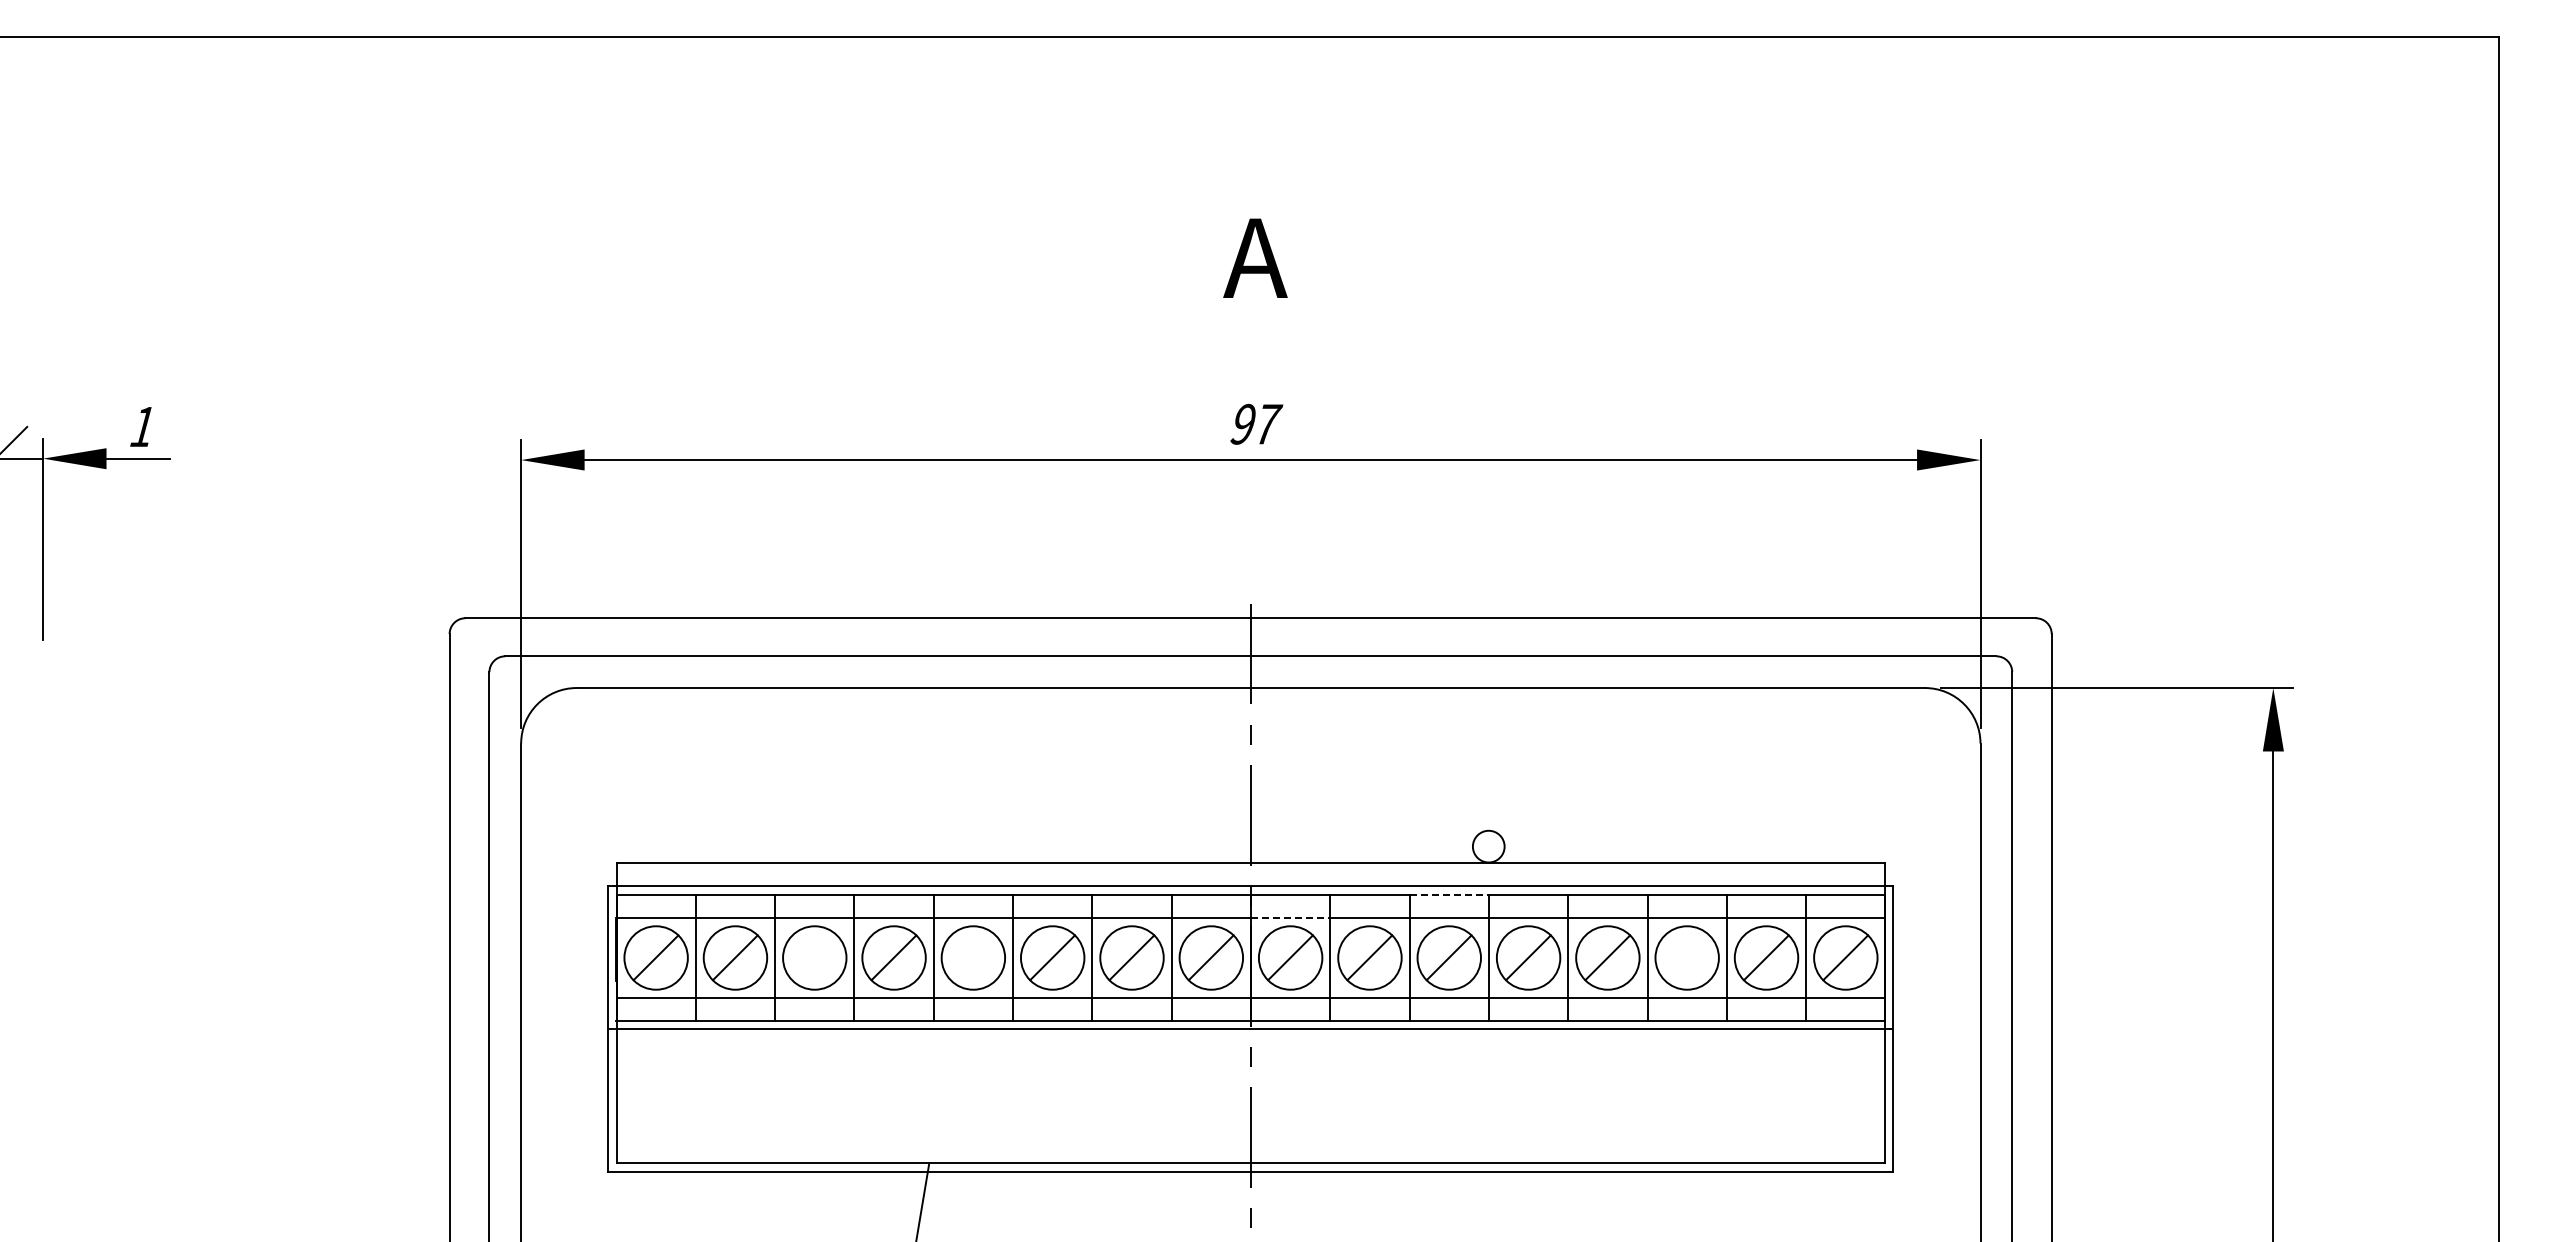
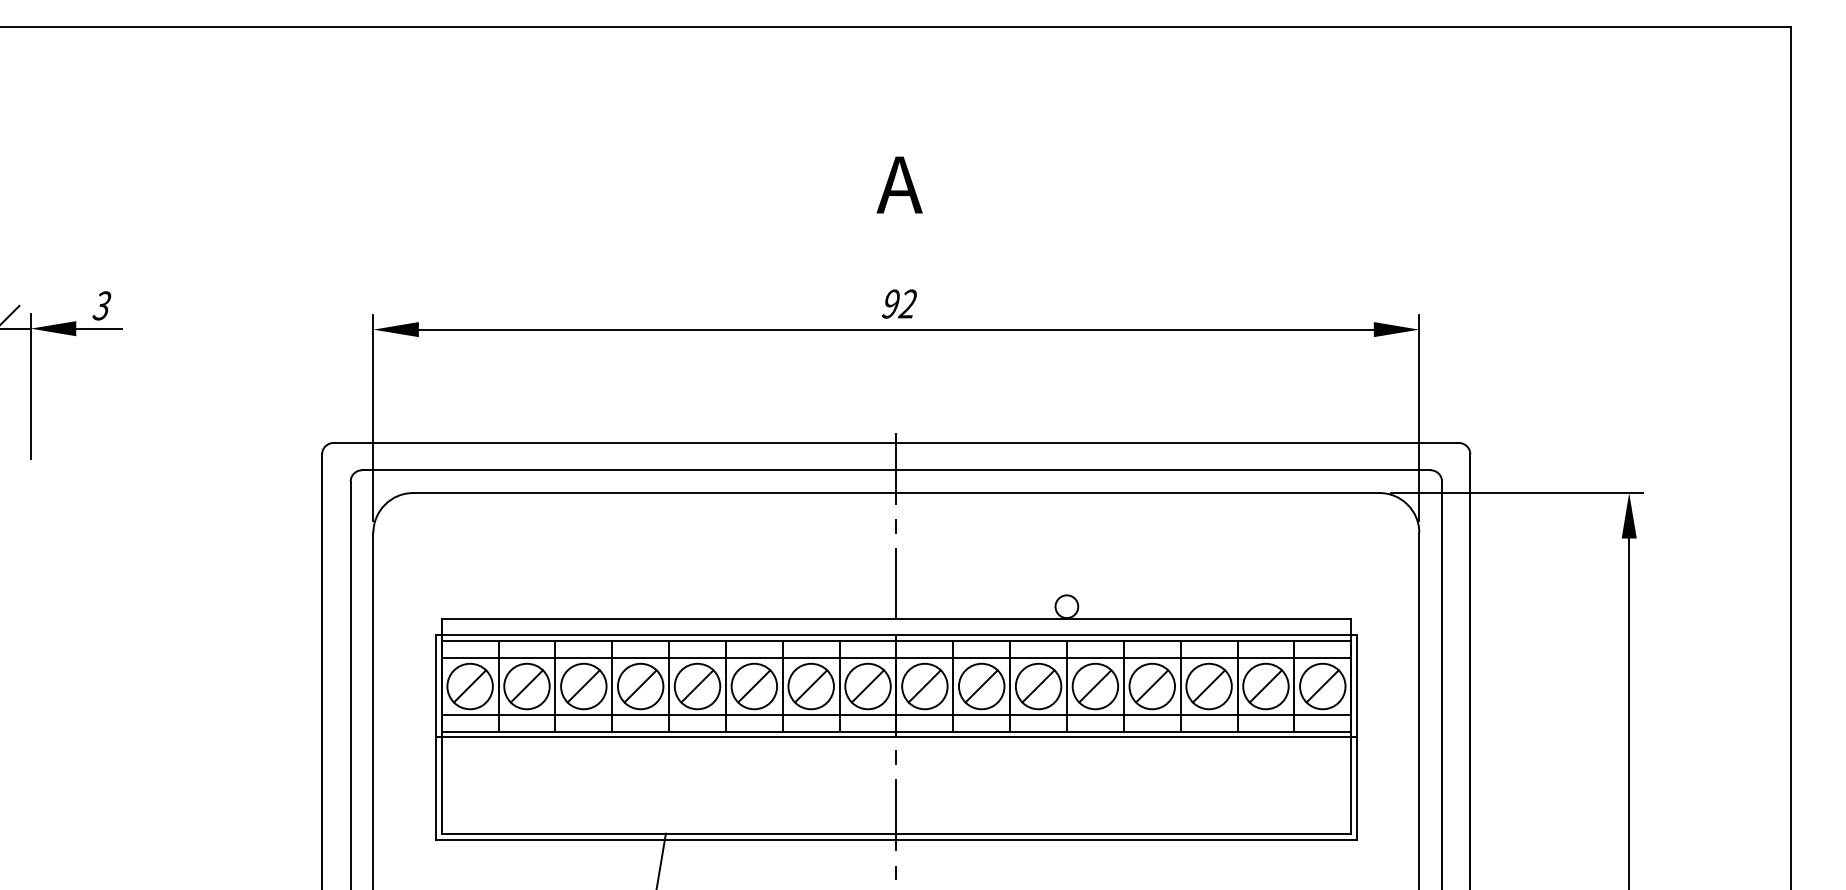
text: (1268, 423) -> (909, 303), 97 -> 92
text: (142, 426) -> (102, 305), 1 -> 3
line: (1449, 894) -> (1038, 641), dashed -> solid
line: (1290, 918) -> (924, 658), dashed -> solid
line: (814, 957) -> (583, 686), added
line: (972, 957) -> (696, 686), added
line: (1686, 957) -> (1208, 686), added

